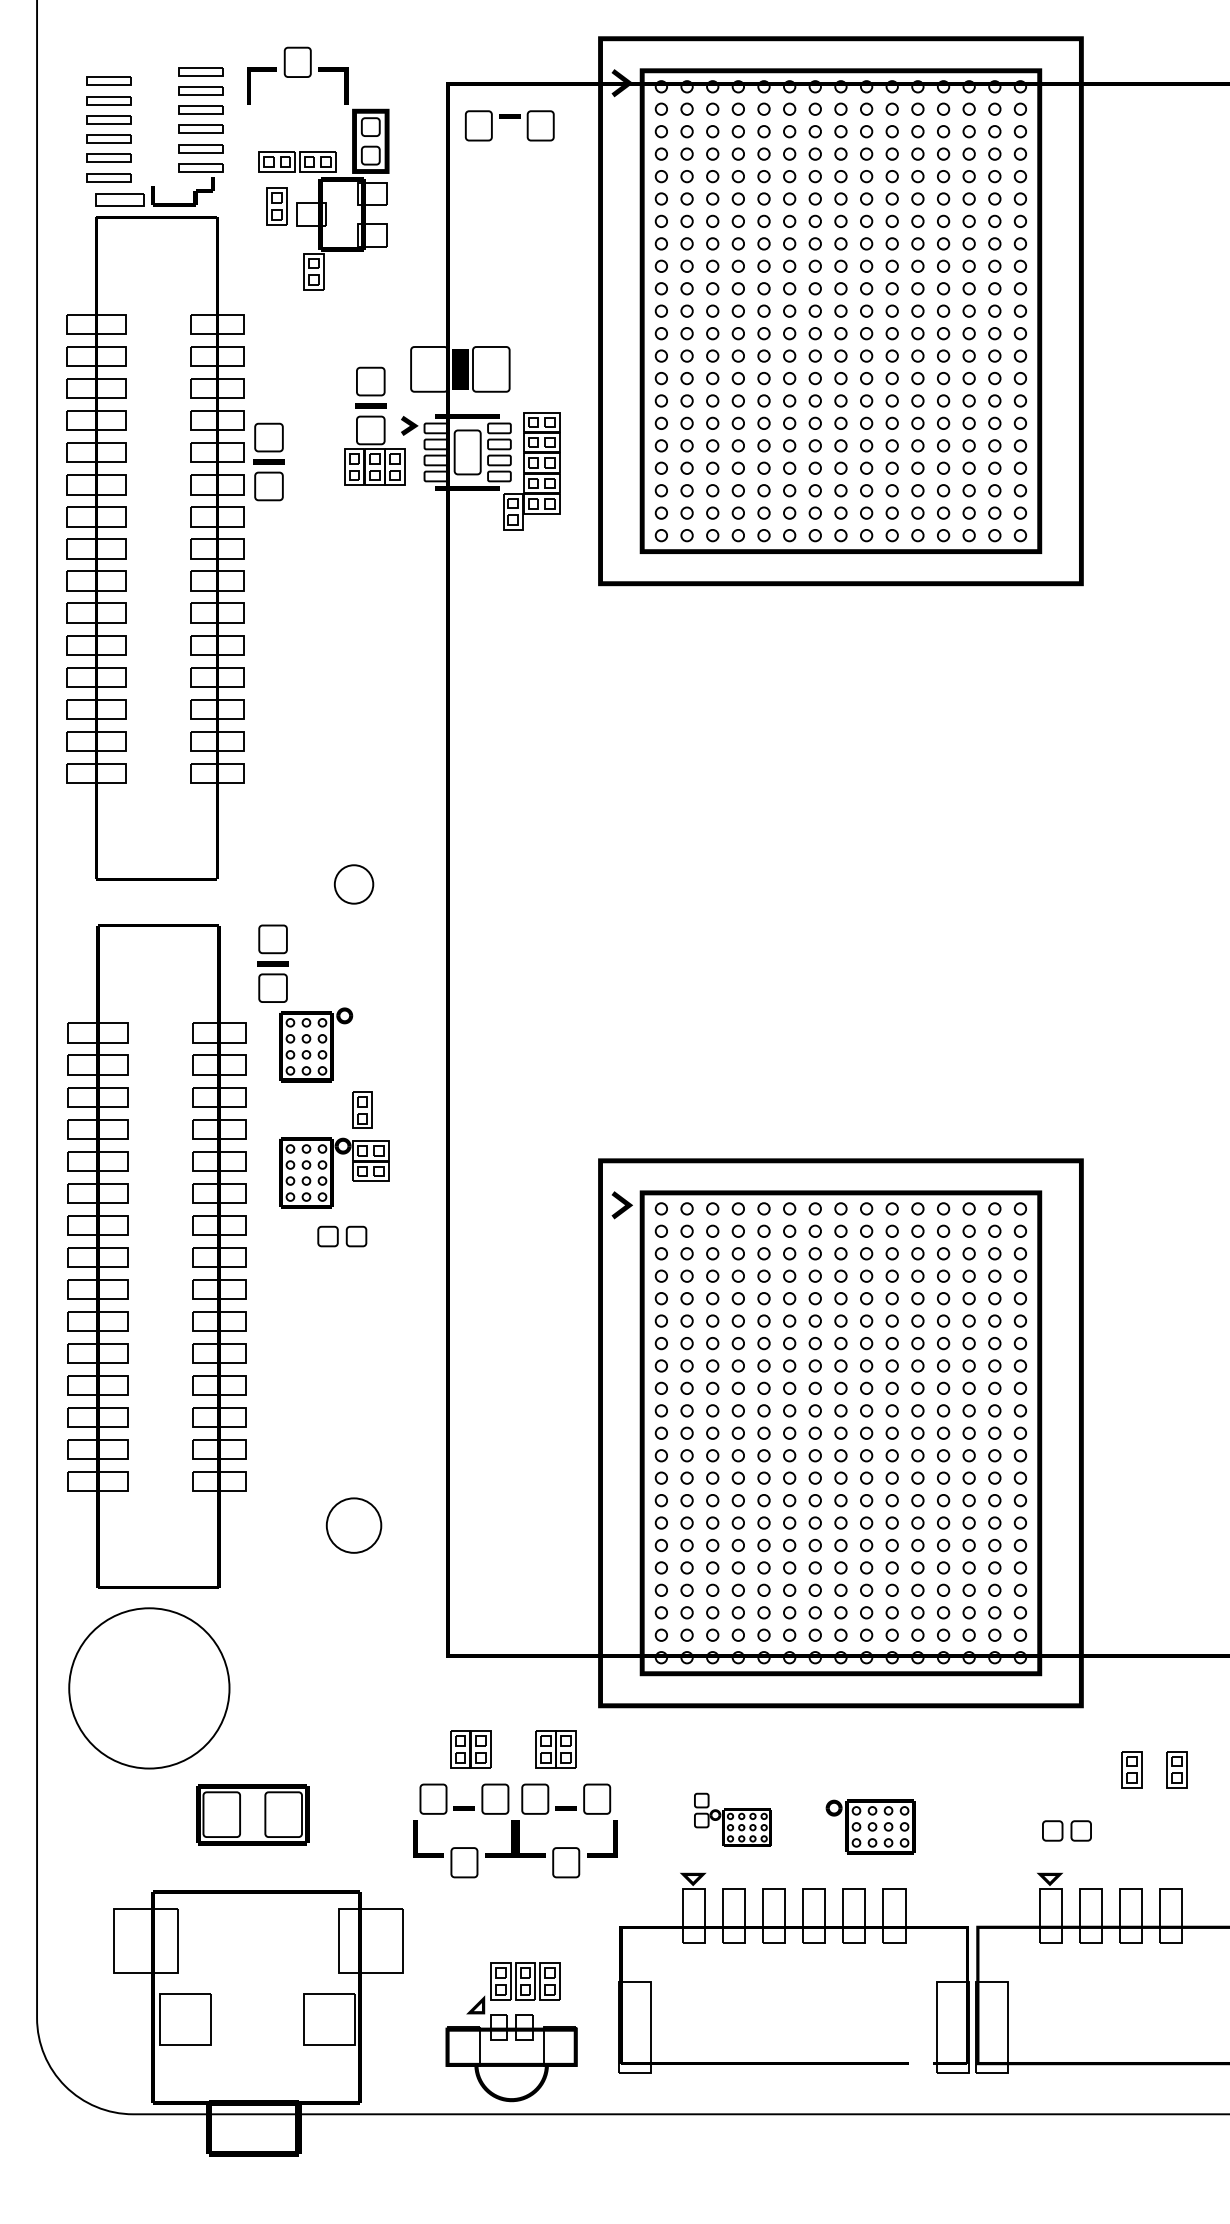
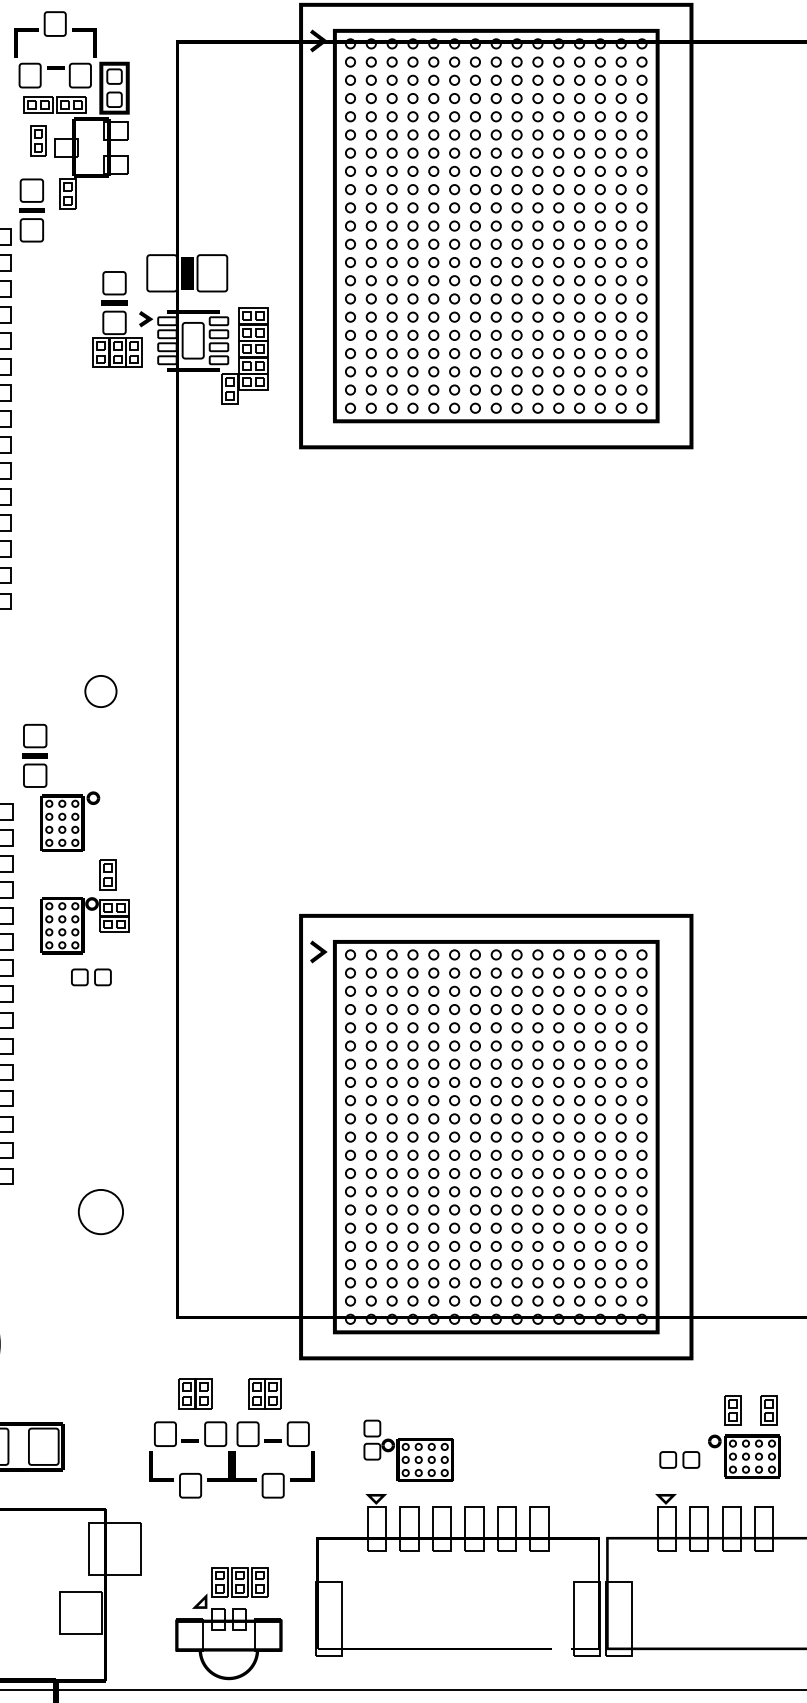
part: (509, 118) -> (55, 69), moved
part: (268, 461) -> (31, 210), moved
part: (732, 1819) -> (408, 1450), size x1.43
part: (870, 1826) -> (744, 1456), moved

